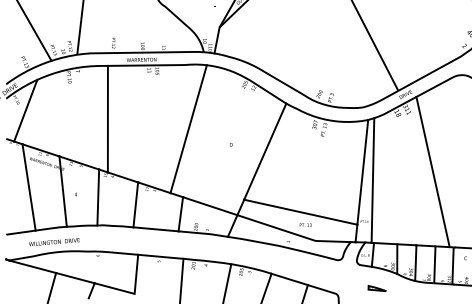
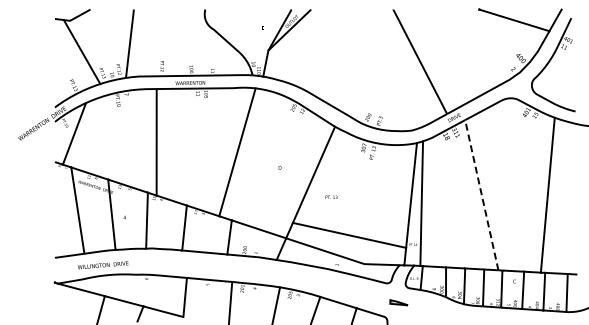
line: (432, 172) -> (481, 195), solid -> dashed
text: (305, 224) -> (331, 196), moved
part: (376, 288) -> (398, 302), moved

